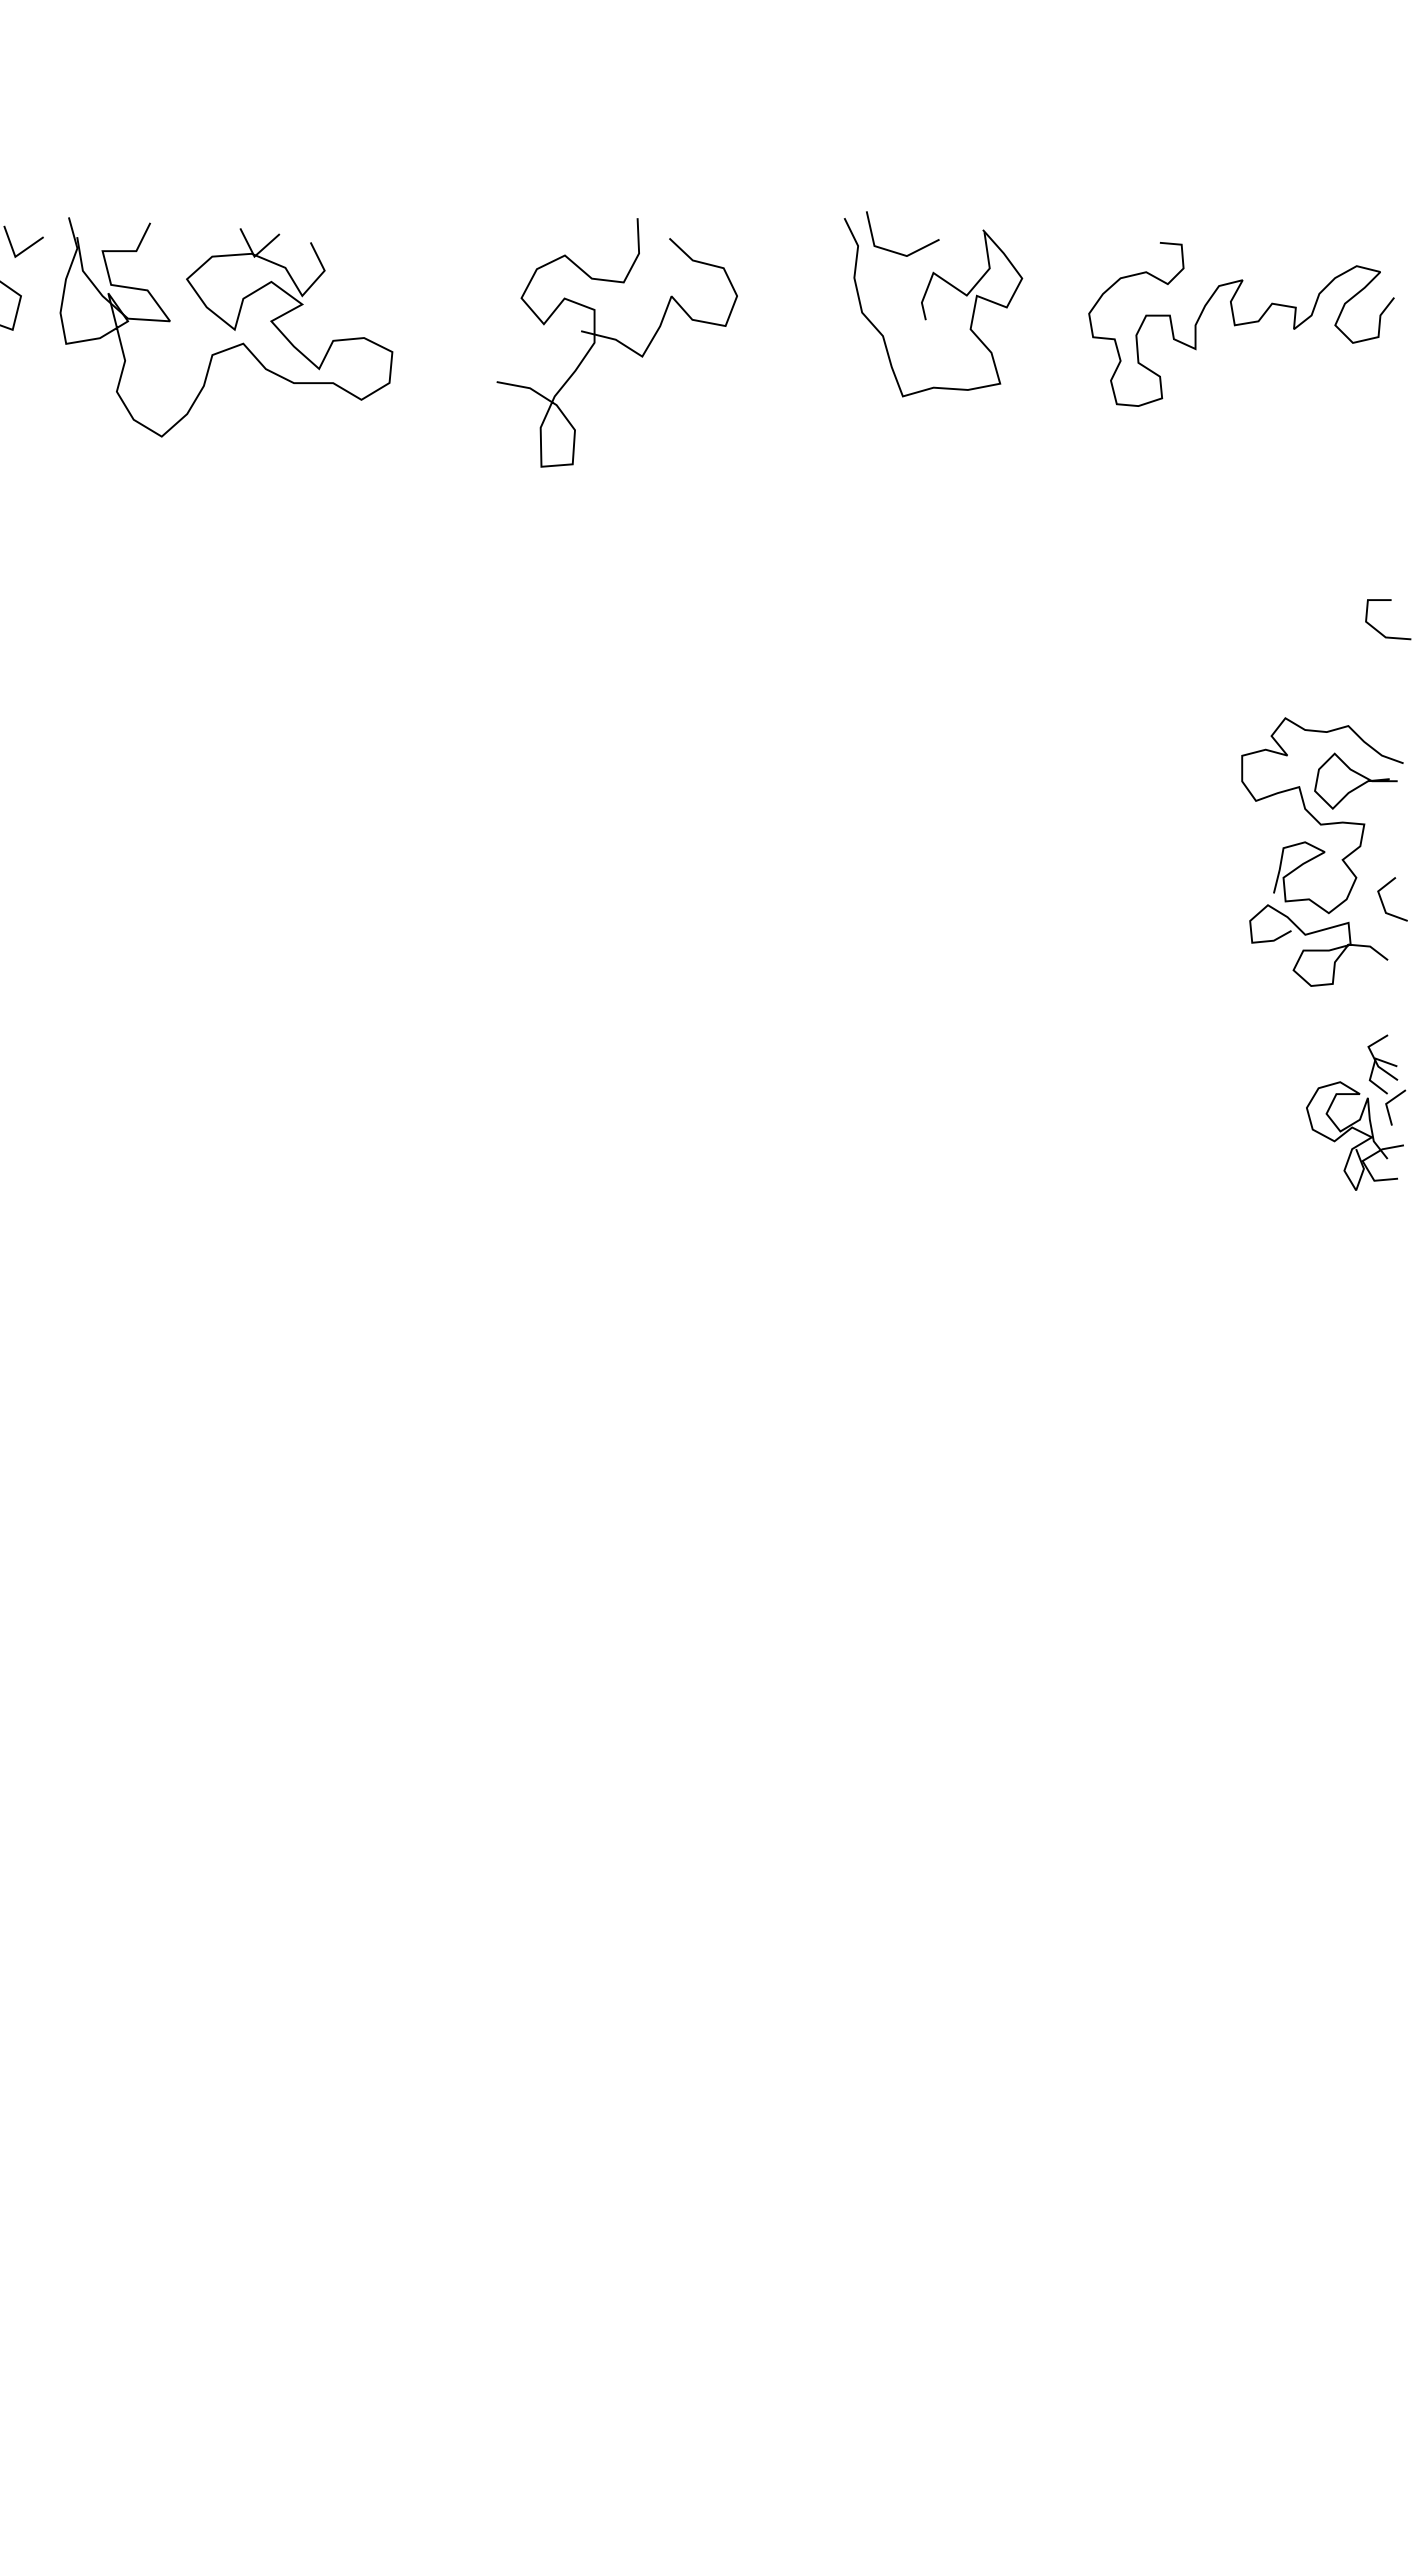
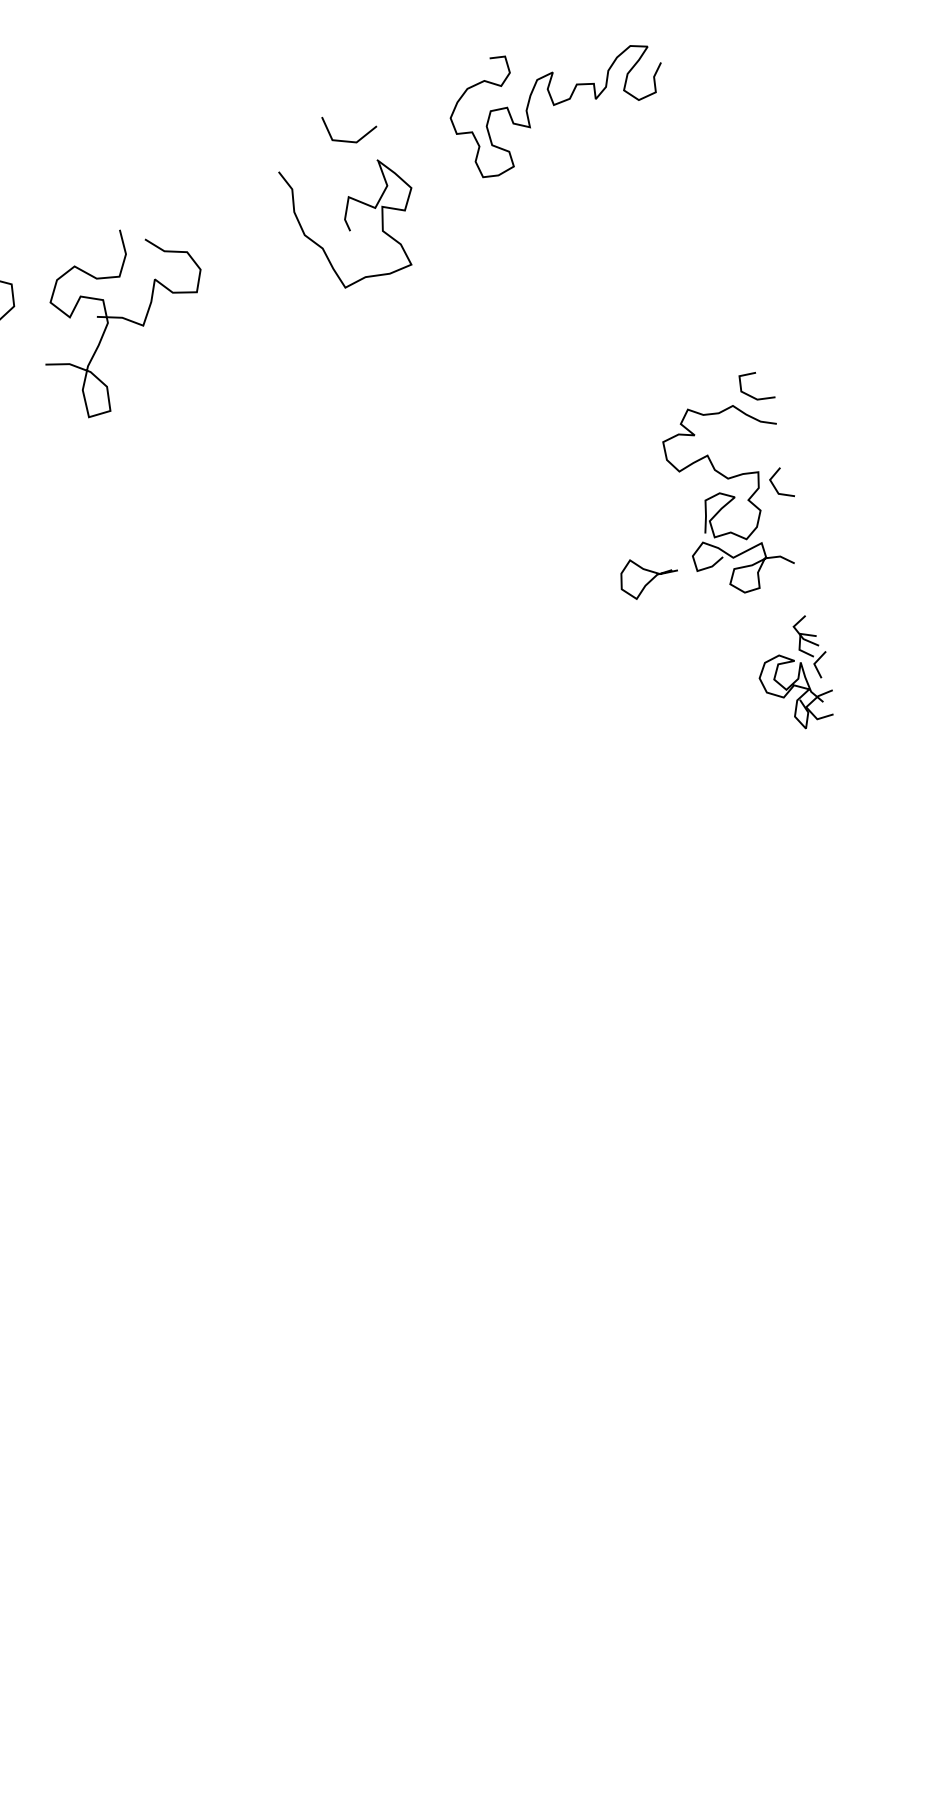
part: (924, 308) -> (347, 223), moved
curve: (1241, 324) -> (558, 103), moved
part: (616, 342) -> (123, 319), moved
line: (1381, 632) -> (753, 396), moved
curve: (1358, 785) -> (651, 579), moved
line: (1383, 902) -> (775, 486), moved

